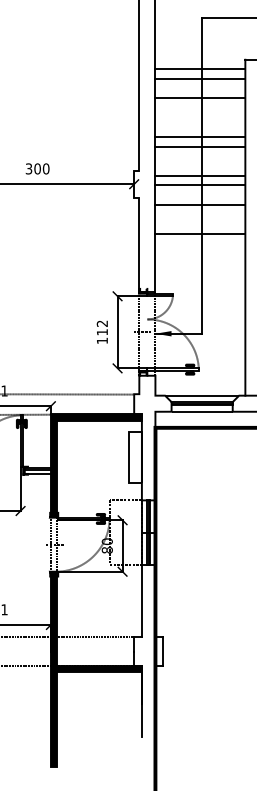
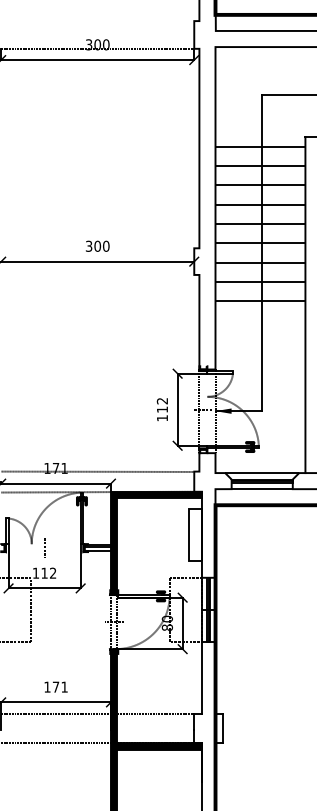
line: (200, 79) -> (260, 166), moved
line: (200, 98) -> (260, 185), moved
line: (200, 137) -> (260, 204), moved
line: (200, 176) -> (260, 243), moved
line: (200, 234) -> (260, 301), moved

